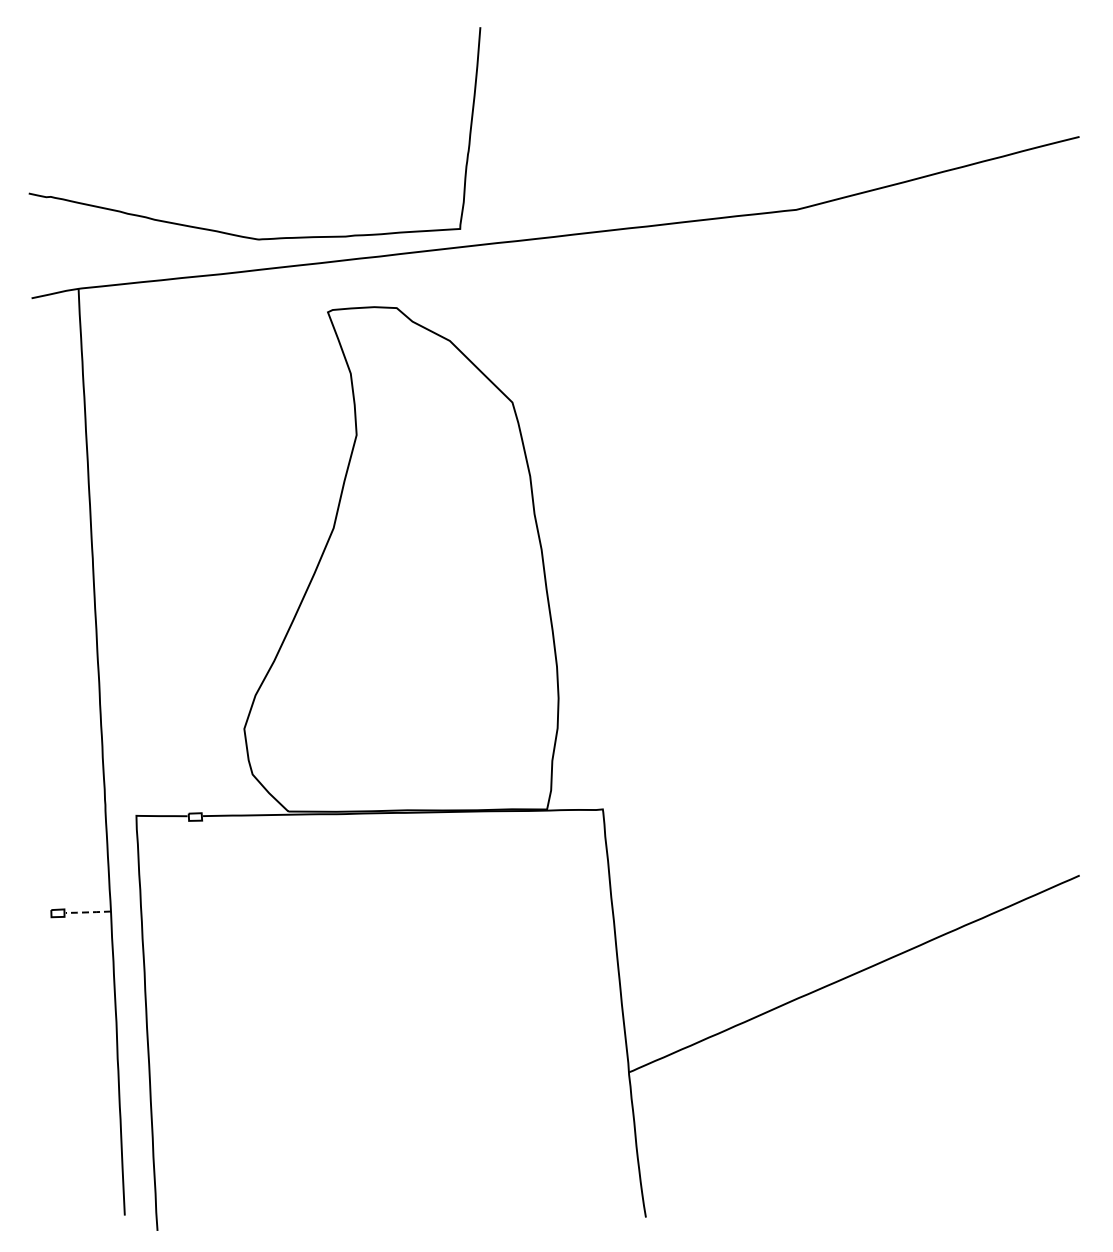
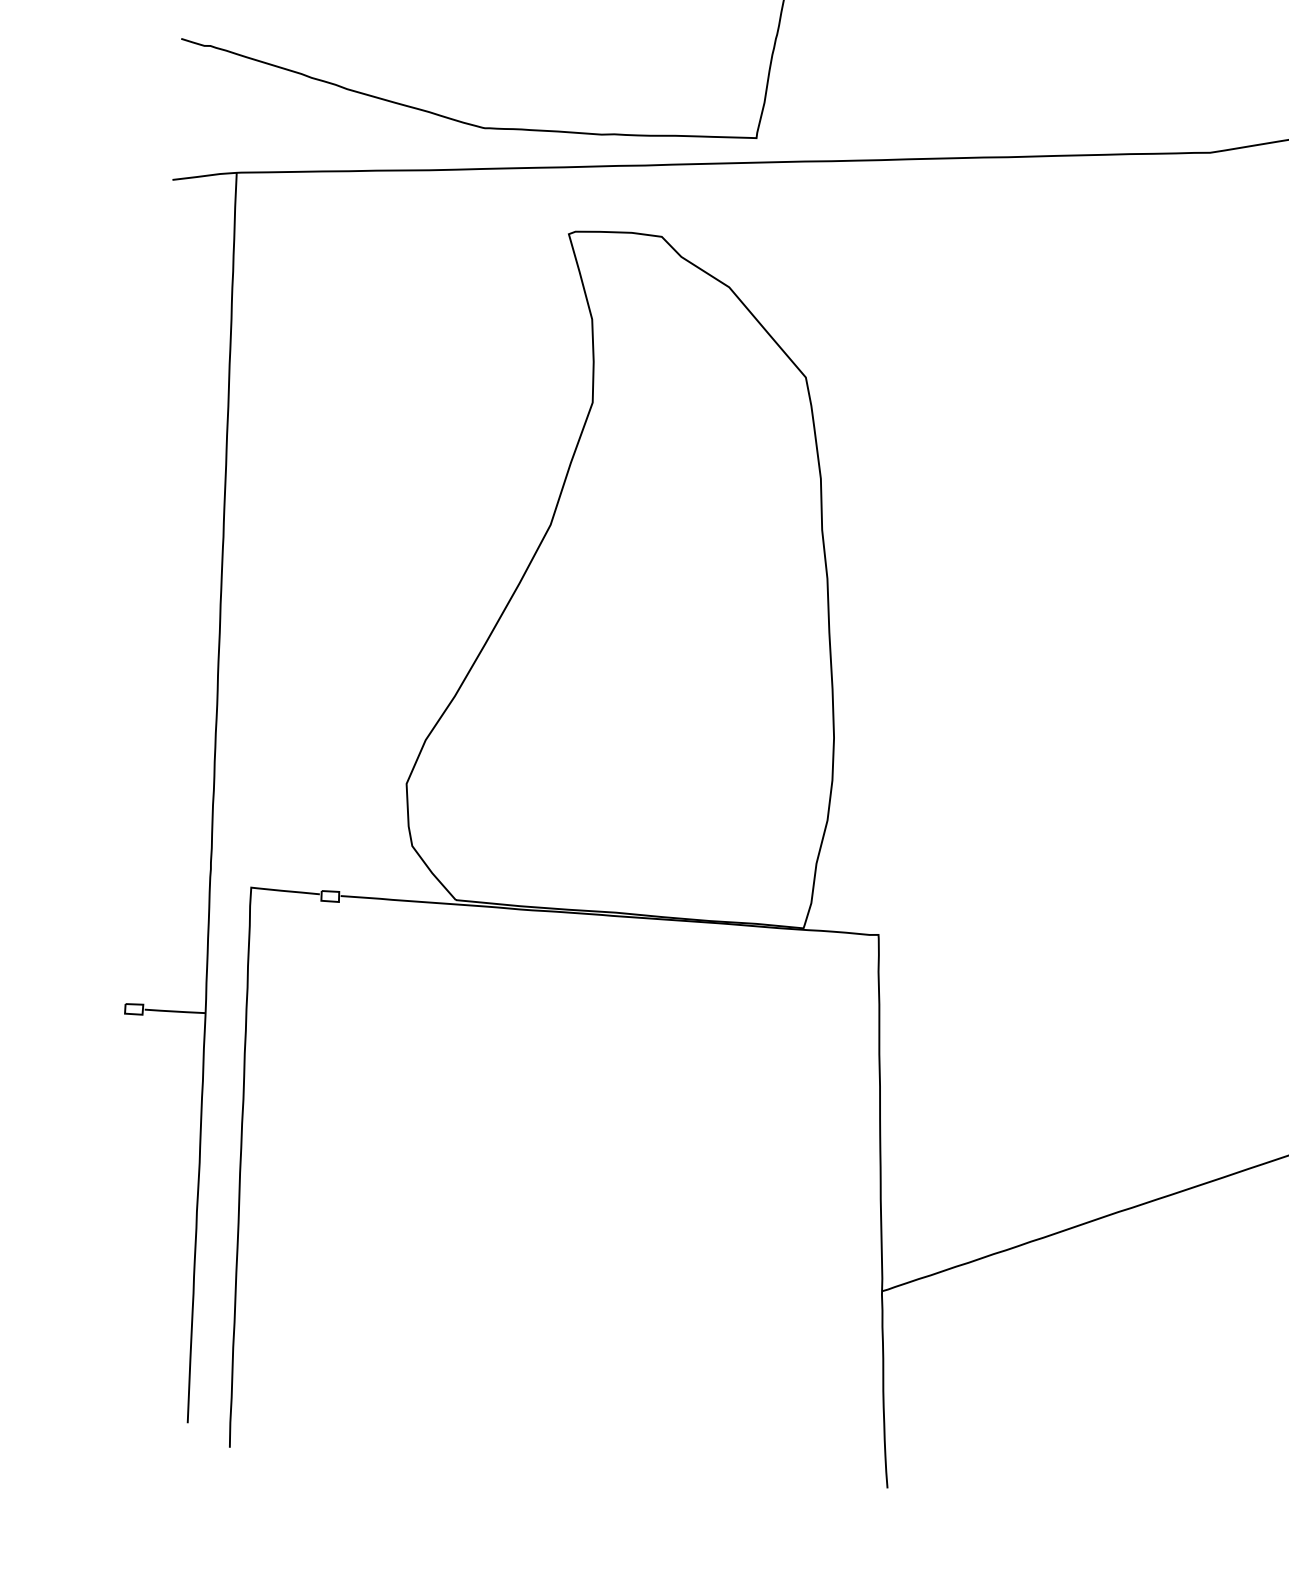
line: (88, 912) -> (175, 1011), dashed -> solid

